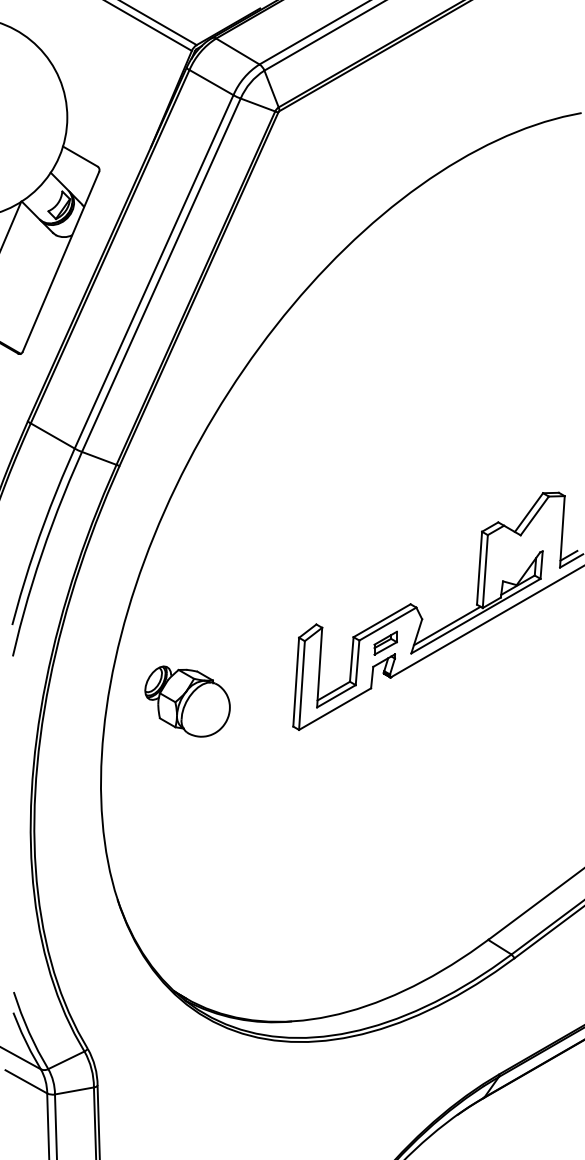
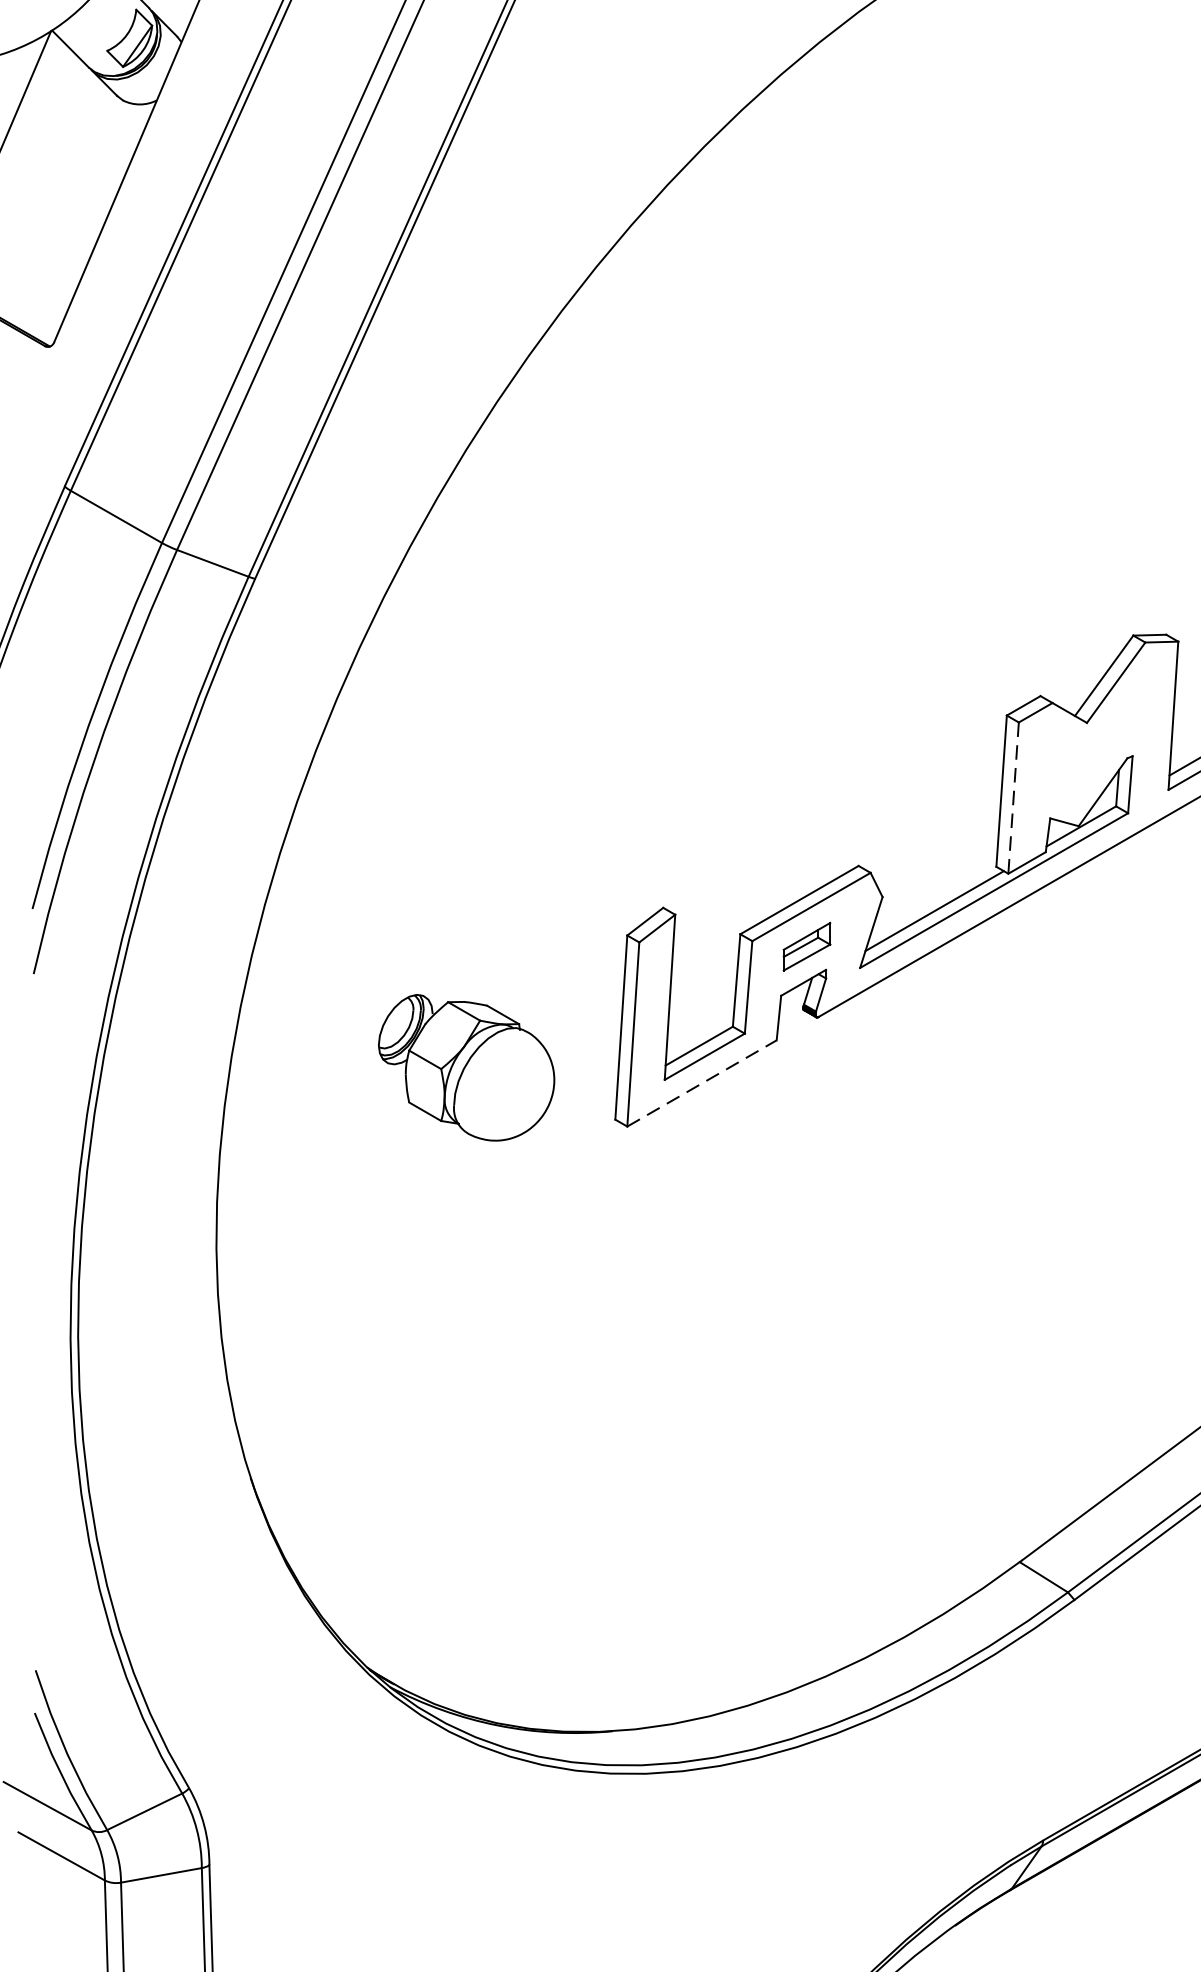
line: (485, 571) -> (1013, 797), solid -> dashed
part: (187, 701) -> (466, 1067), moved
line: (335, 709) -> (702, 1084), solid -> dashed

